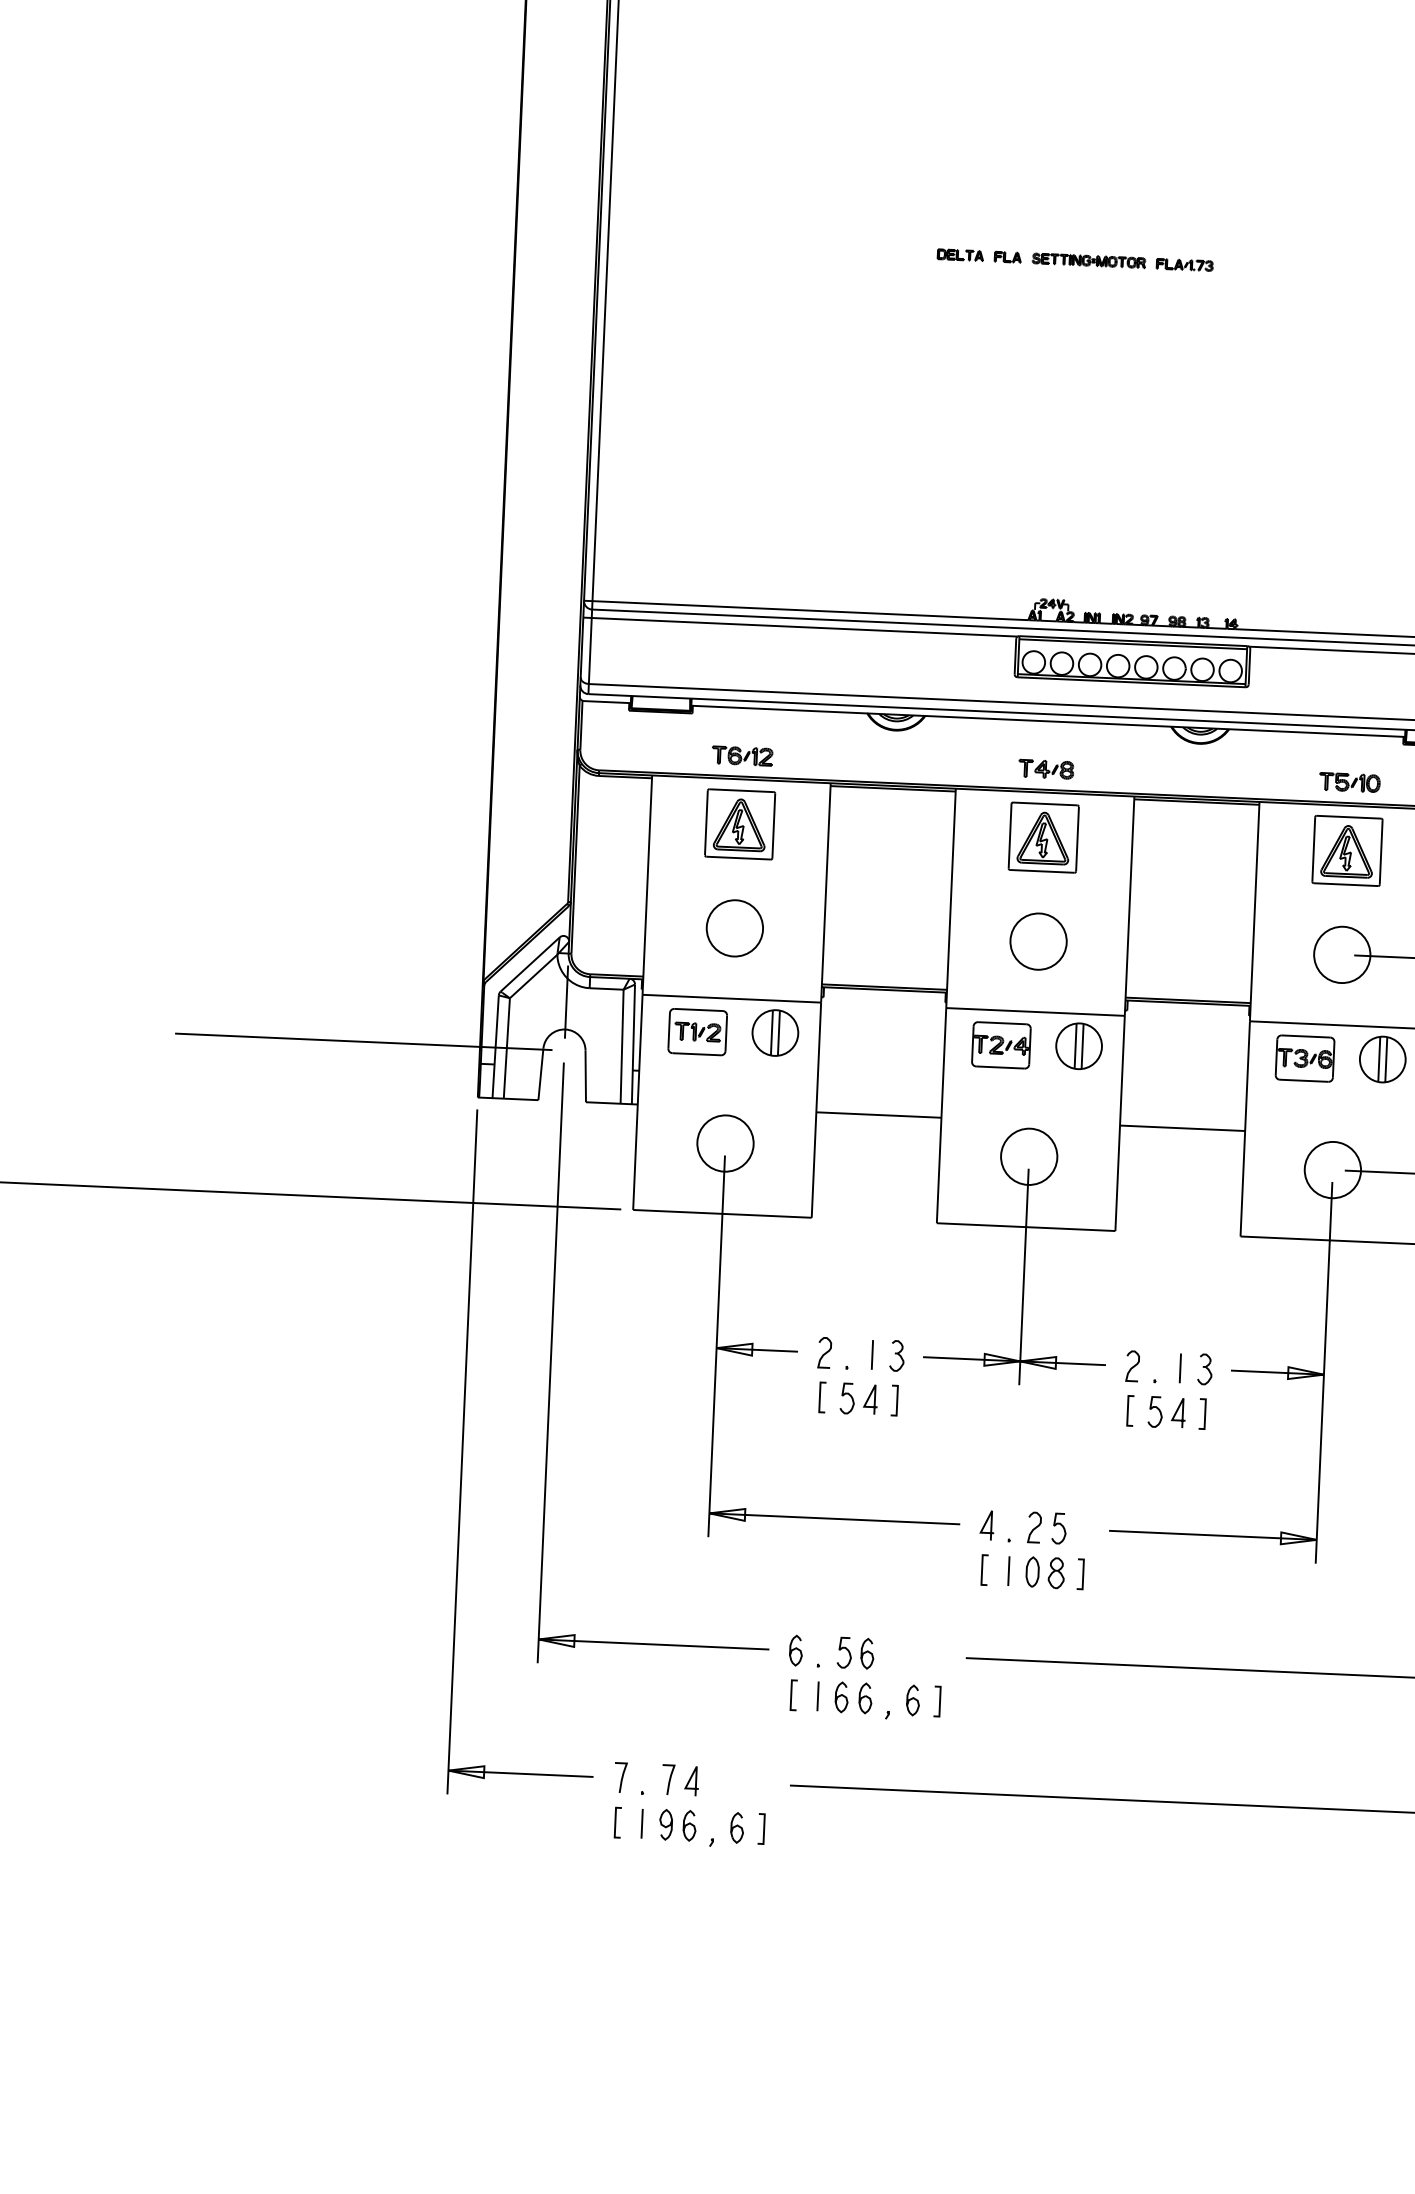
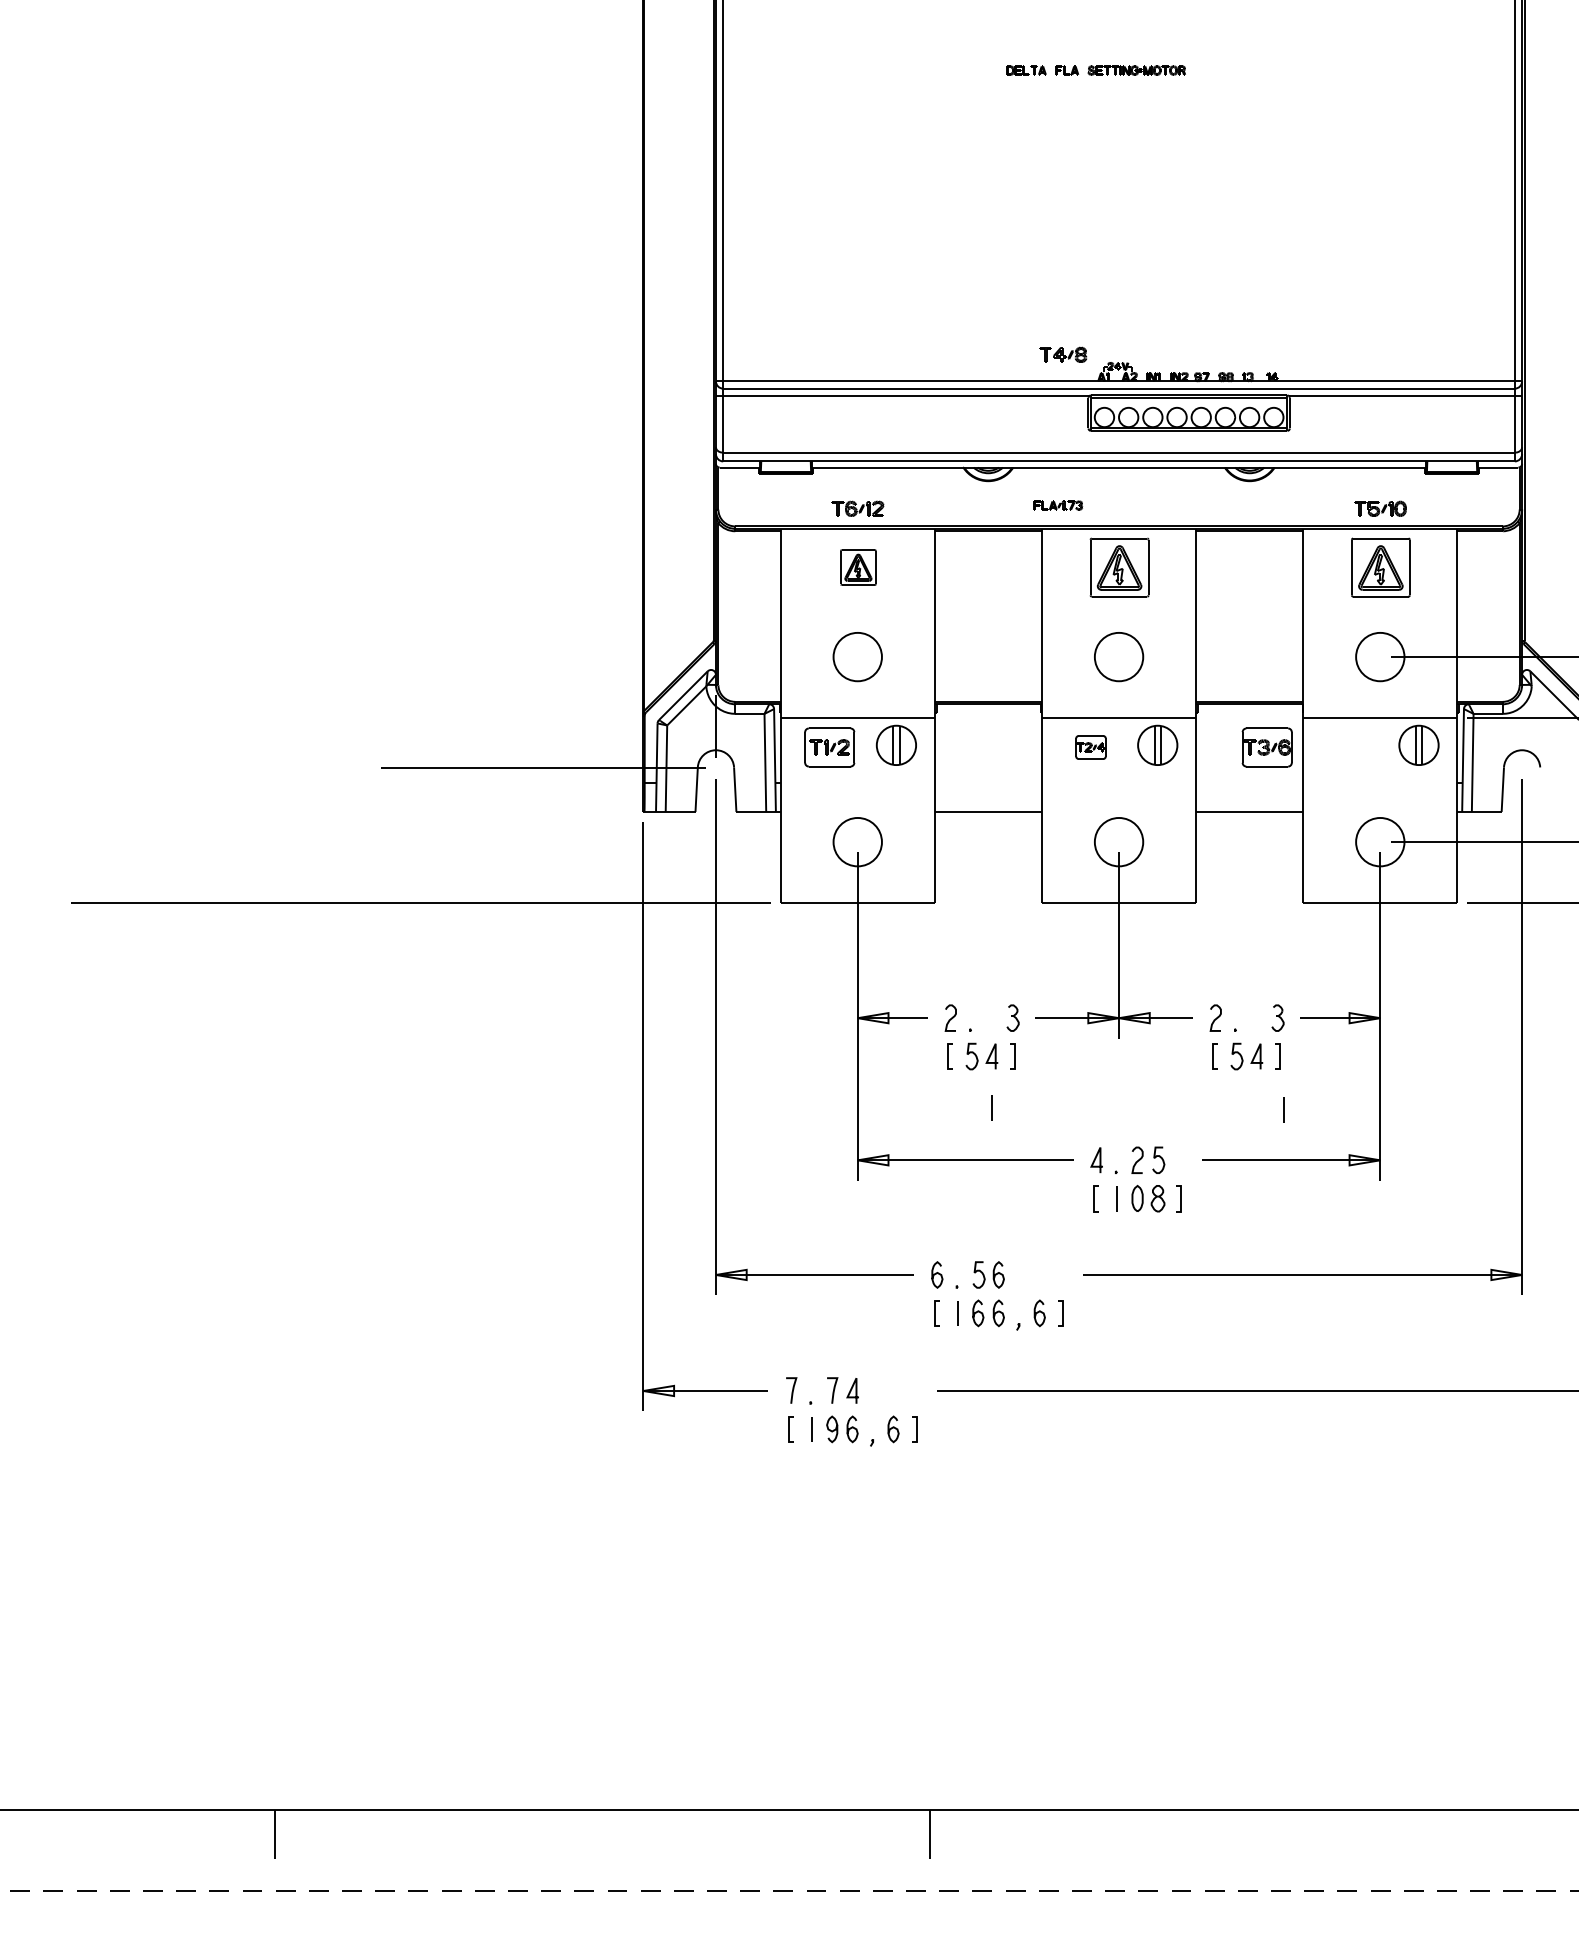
part: (1185, 264) -> (1058, 505), moved
part: (1046, 768) -> (1063, 354), moved
part: (740, 824) -> (858, 567), size x0.6
part: (1000, 1045) -> (1090, 747), size x0.6
part: (1304, 1058) -> (1266, 747), moved
line: (872, 1354) -> (991, 1107), moved
line: (1180, 1367) -> (1283, 1109), moved

